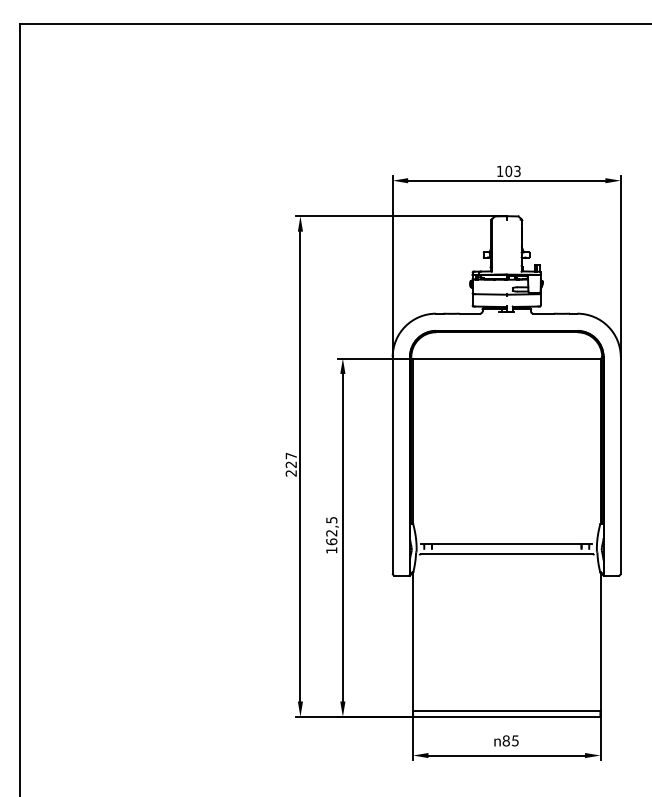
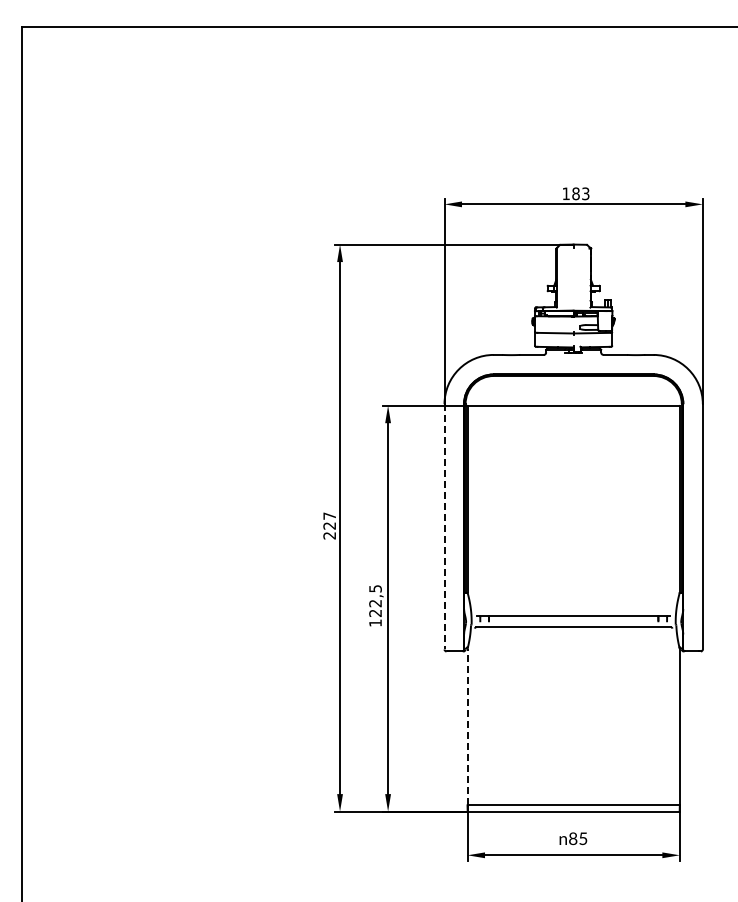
text: (508, 171) -> (575, 193), 103 -> 183
line: (392, 465) -> (444, 526), solid -> dashed
text: (331, 542) -> (375, 613), 162,5 -> 122,5
line: (412, 641) -> (467, 726), solid -> dashed

